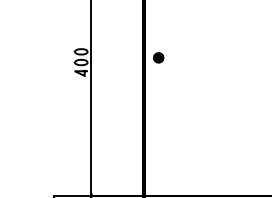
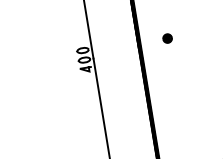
part: (158, 57) -> (167, 38), moved

